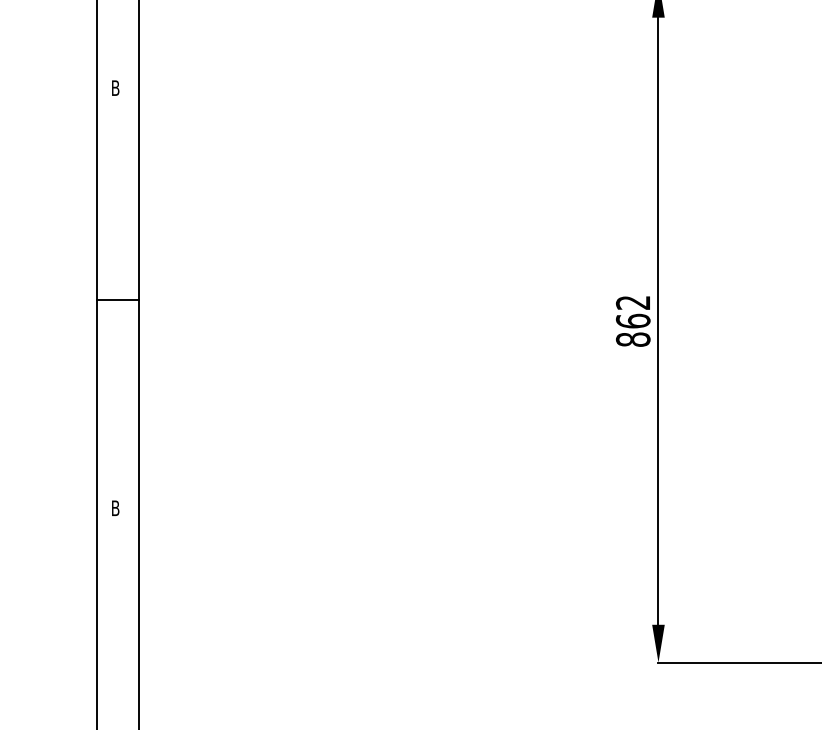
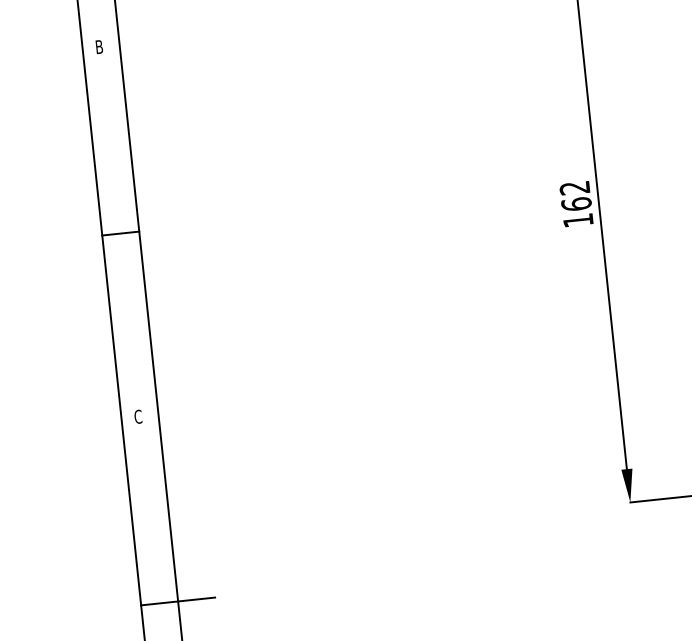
text: (632, 339) -> (577, 220), 862 -> 162
text: (115, 508) -> (138, 417), B -> C
line: (138, 720) -> (178, 601), added

